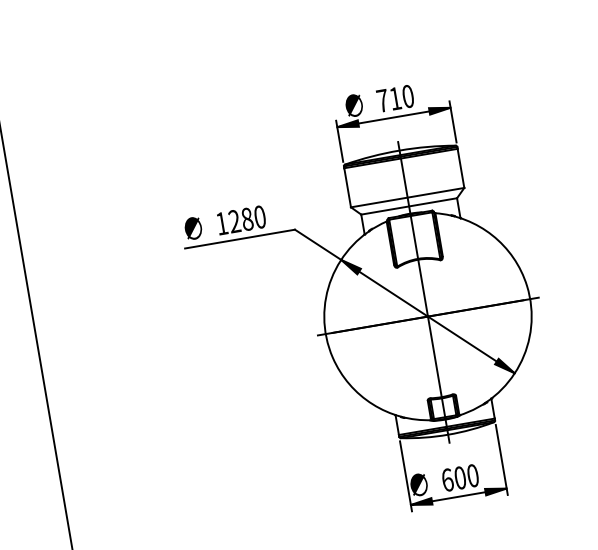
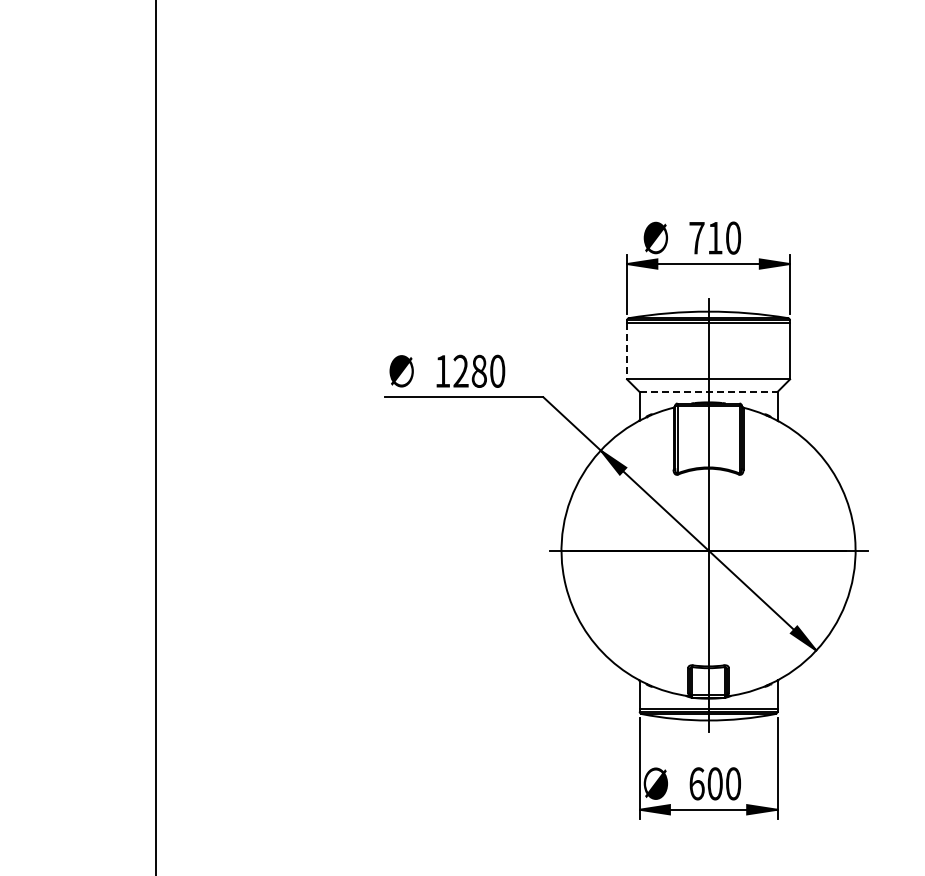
line: (348, 187) -> (627, 351), solid -> dashed
line: (409, 206) -> (708, 392), solid -> dashed

